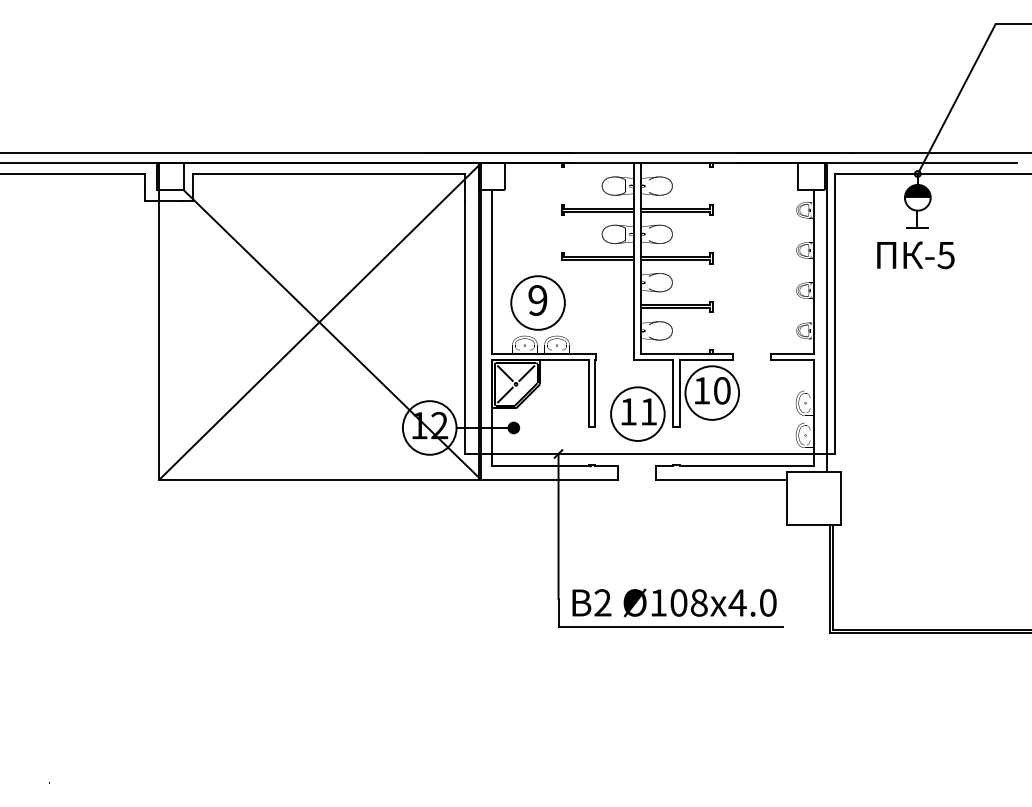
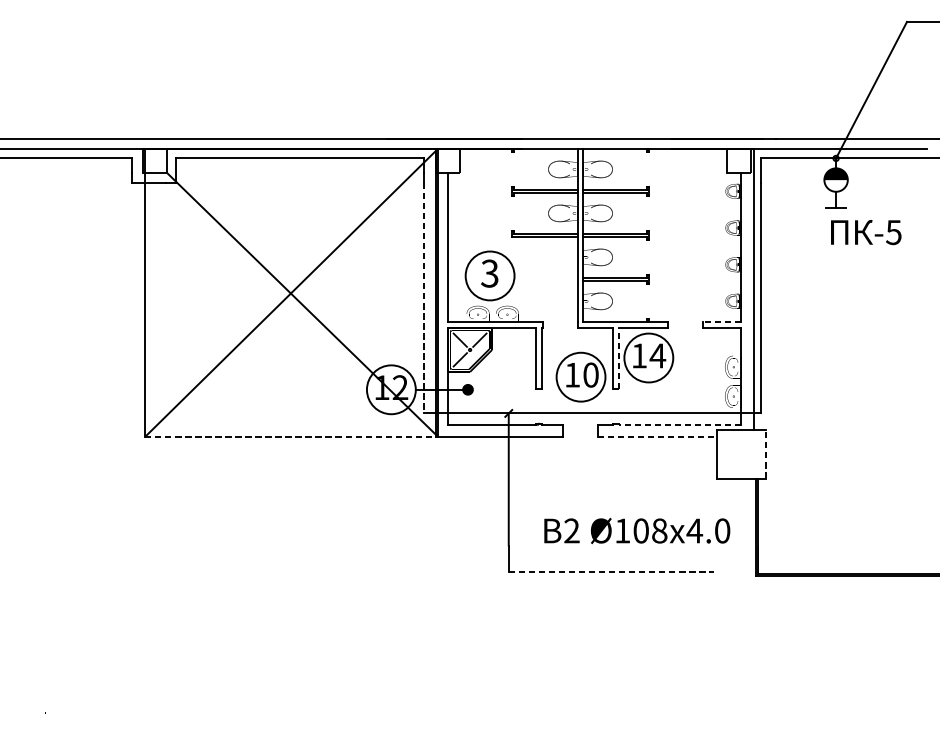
text: (915, 255) -> (865, 232), moved
text: (537, 300) -> (489, 273), 9 -> 3
line: (465, 327) -> (423, 298), solid -> dashed
line: (792, 353) -> (721, 321), solid -> dashed
text: (722, 390) -> (658, 355), 10 -> 14
line: (679, 393) -> (618, 358), solid -> dashed
text: (648, 411) -> (590, 374), 11 -> 10
line: (746, 466) -> (680, 424), solid -> dashed
line: (320, 479) -> (291, 436), solid -> dashed
line: (722, 479) -> (658, 436), solid -> dashed
line: (840, 498) -> (765, 454), solid -> dashed
text: (674, 602) -> (637, 530), moved
line: (671, 627) -> (611, 571), solid -> dashed

